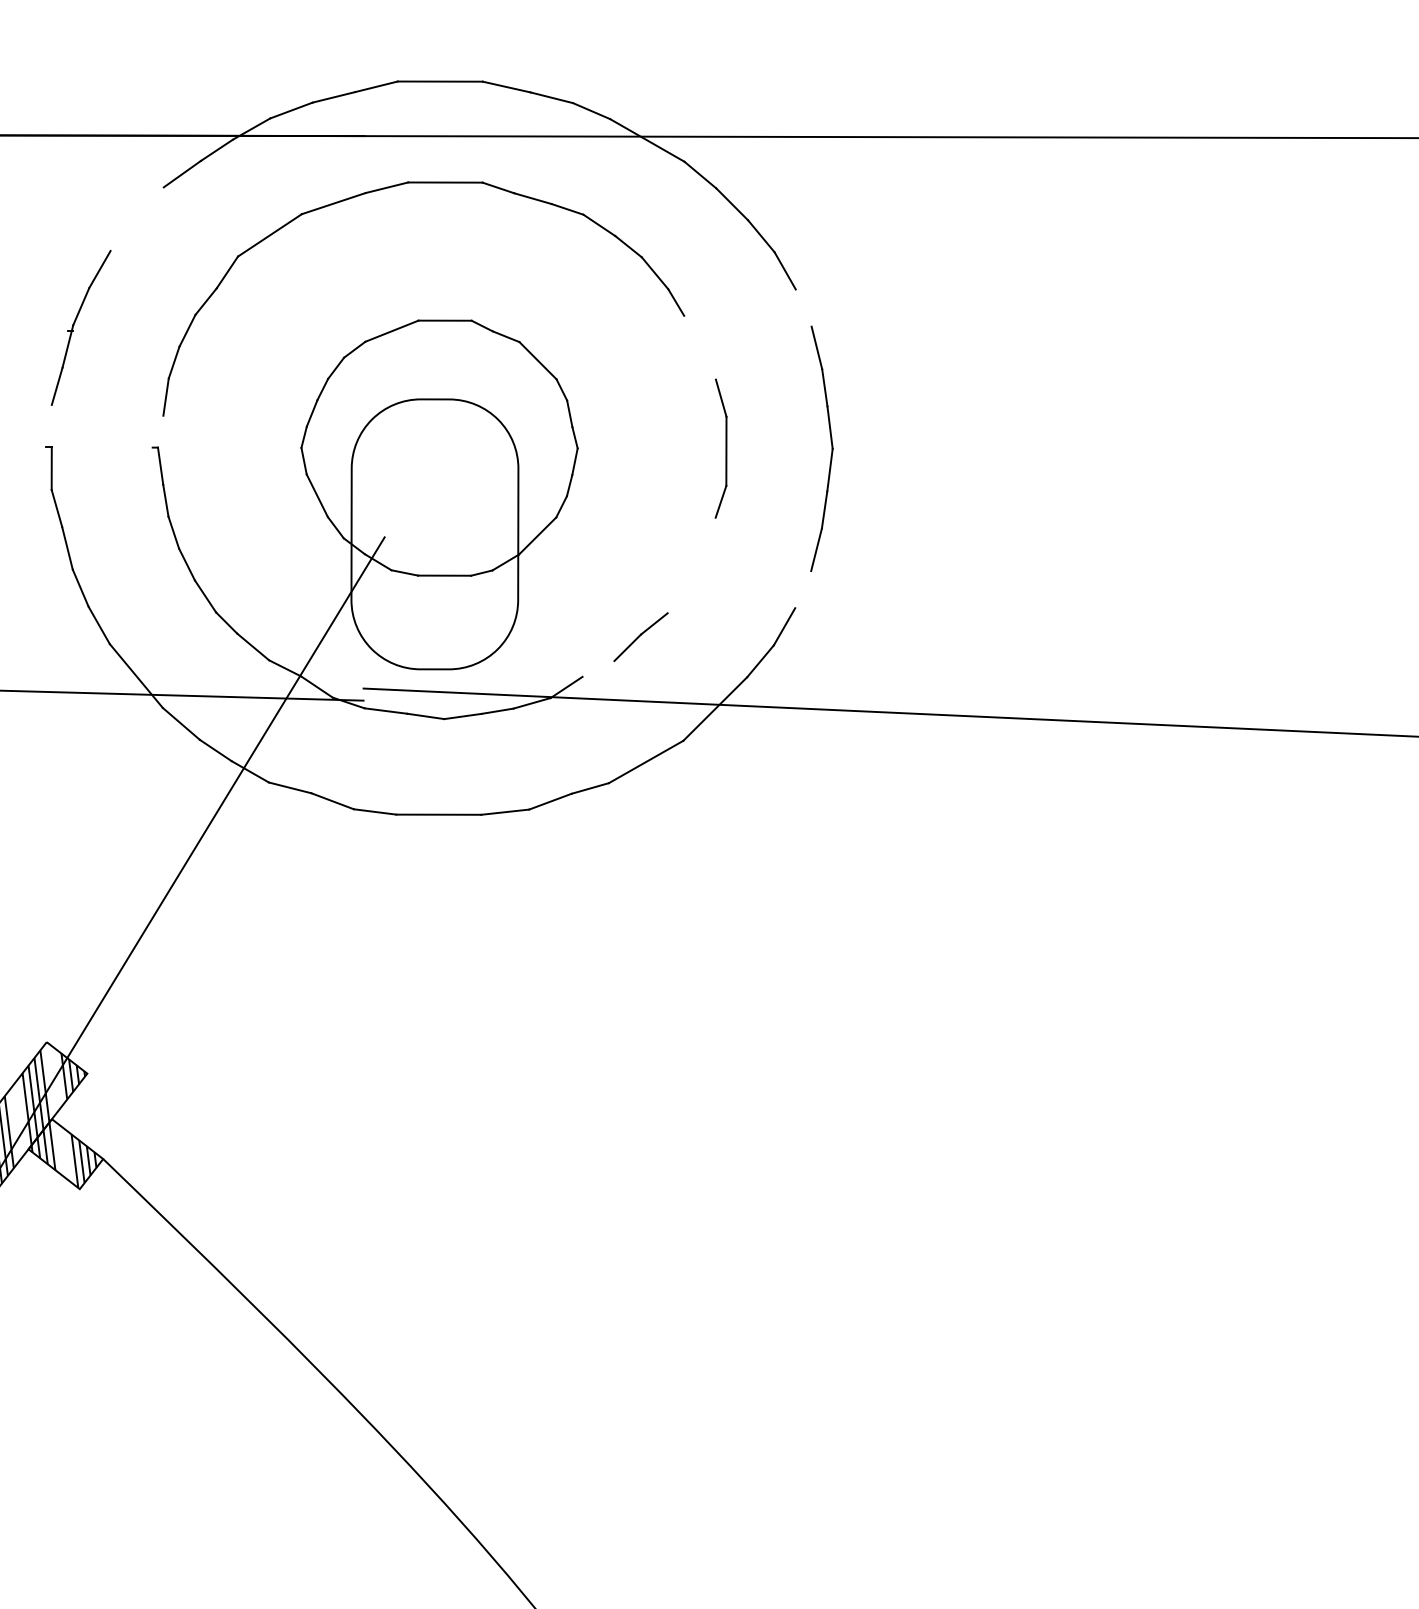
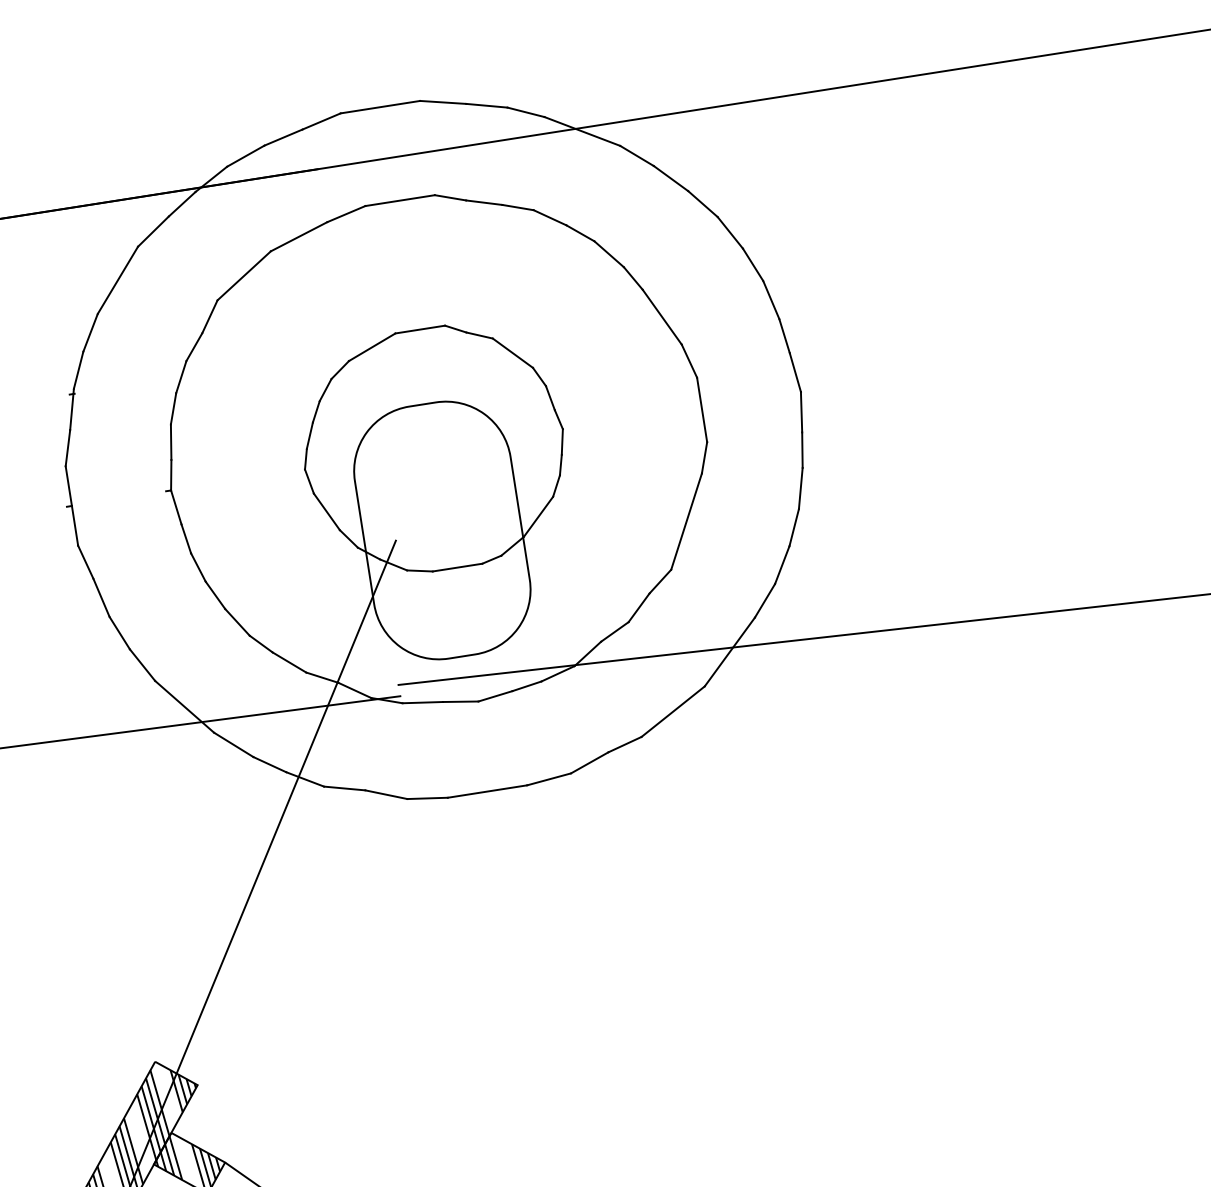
line: (136, 219) -> (117, 280), added
line: (803, 307) -> (752, 264), added
line: (699, 347) -> (661, 316), added
line: (51, 425) -> (68, 485), added
line: (160, 431) -> (171, 475), added
line: (691, 565) -> (686, 521), added
line: (803, 589) -> (794, 527), added
line: (598, 668) -> (614, 631), added

